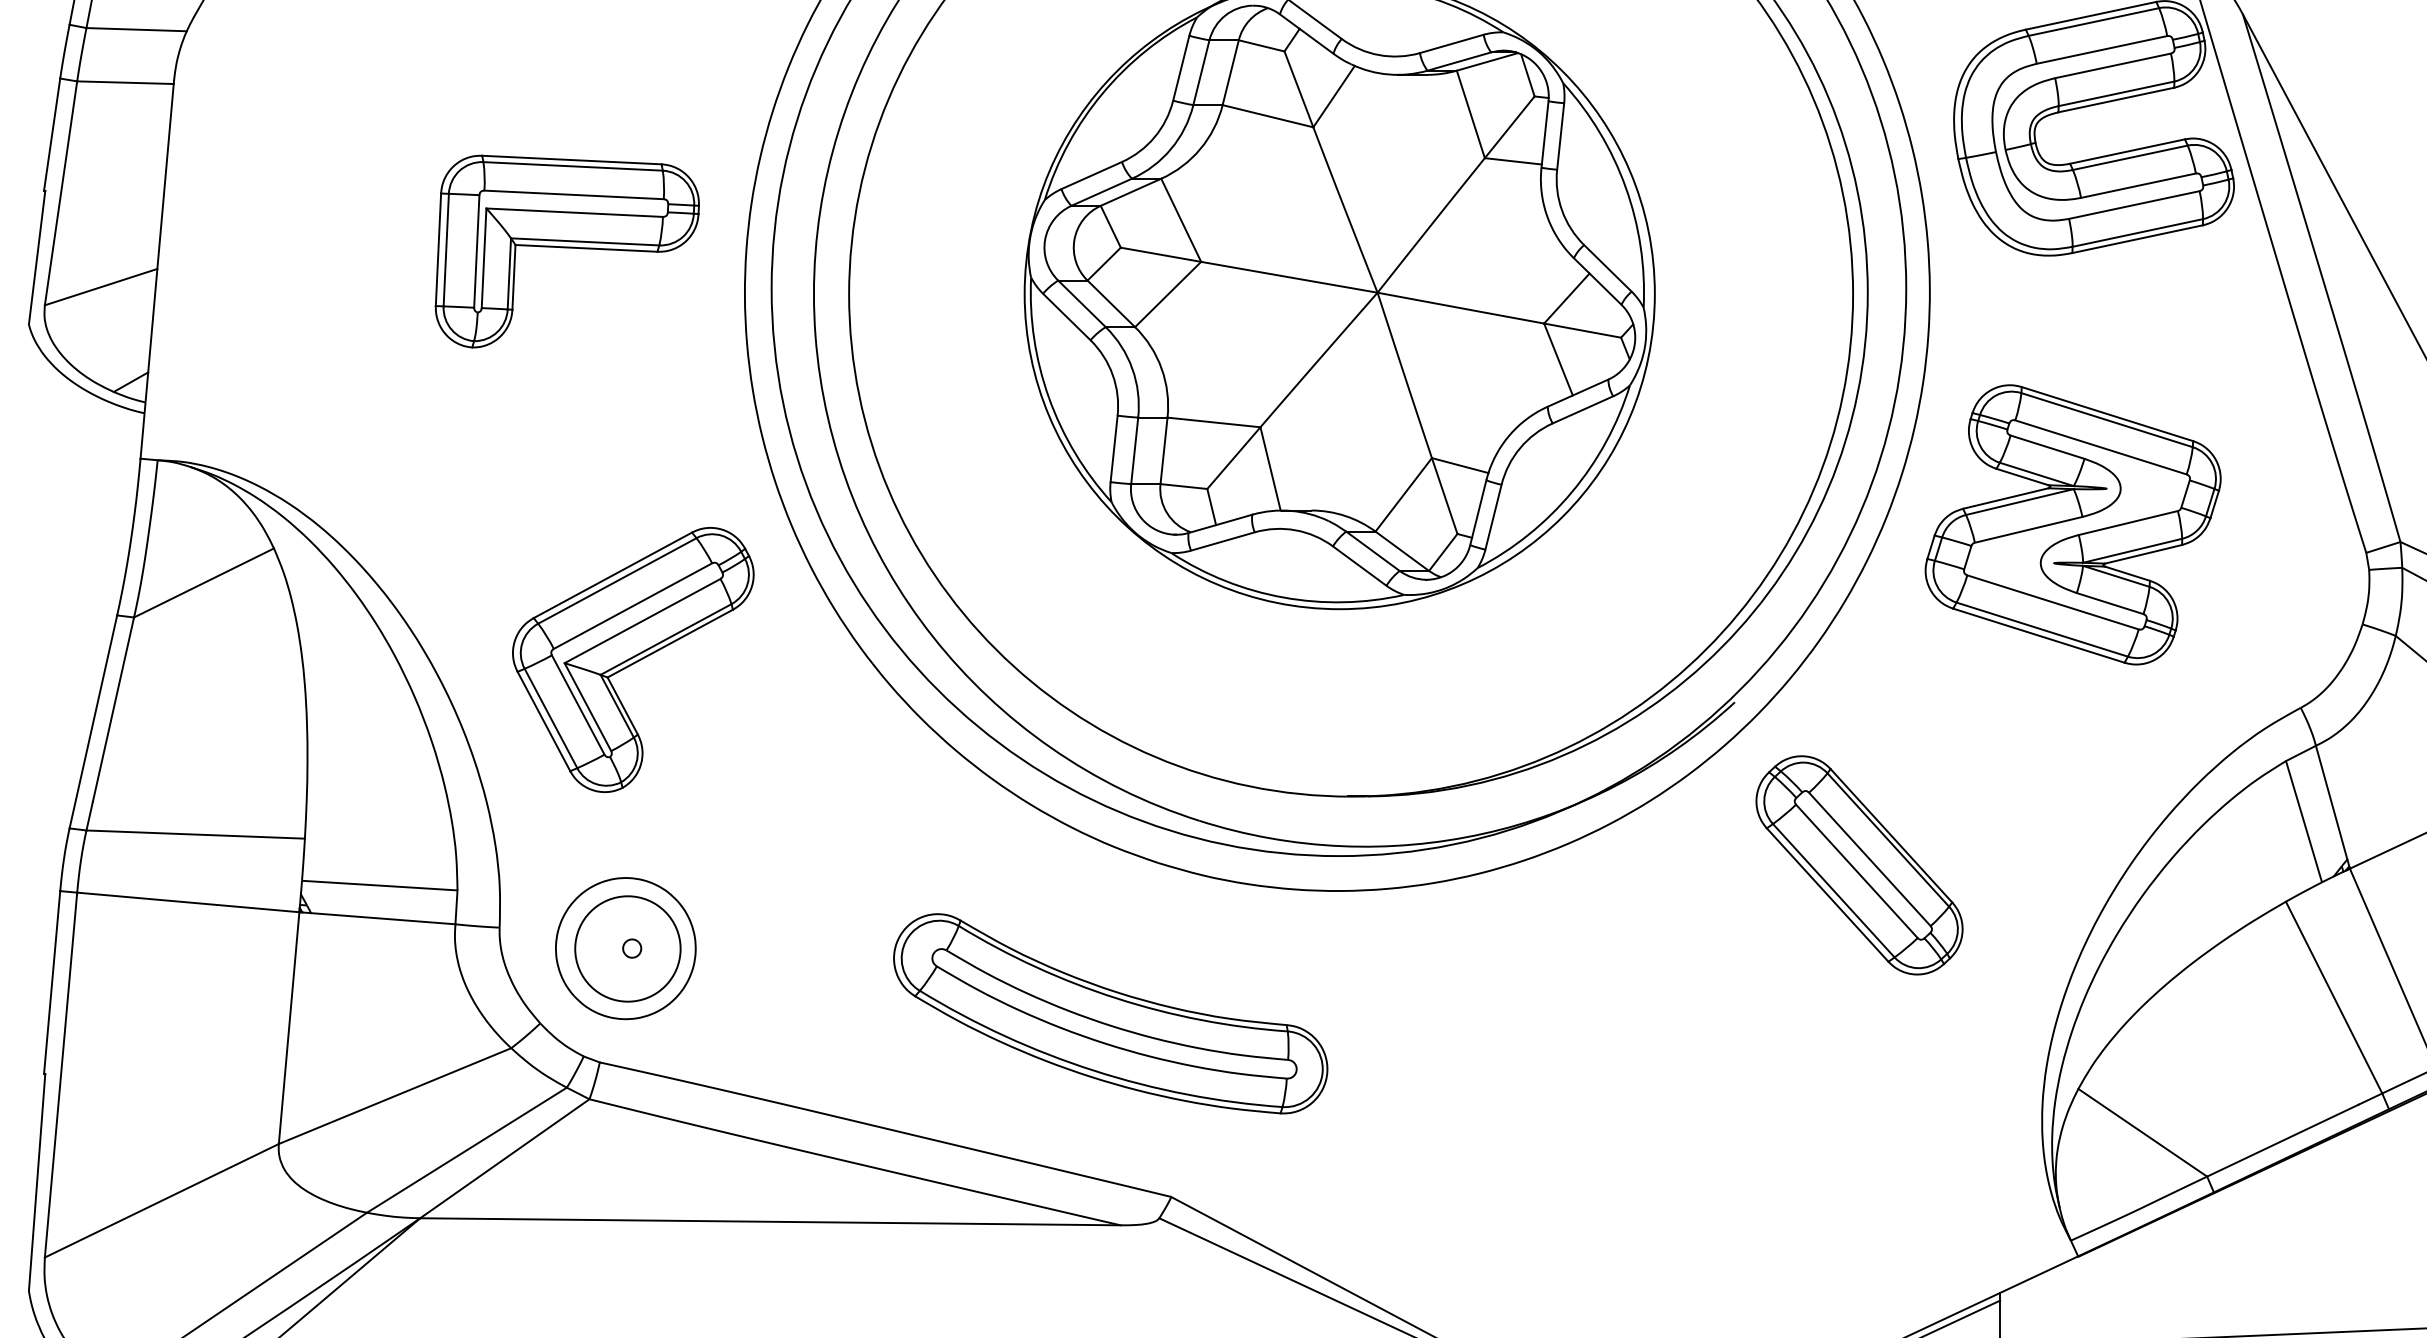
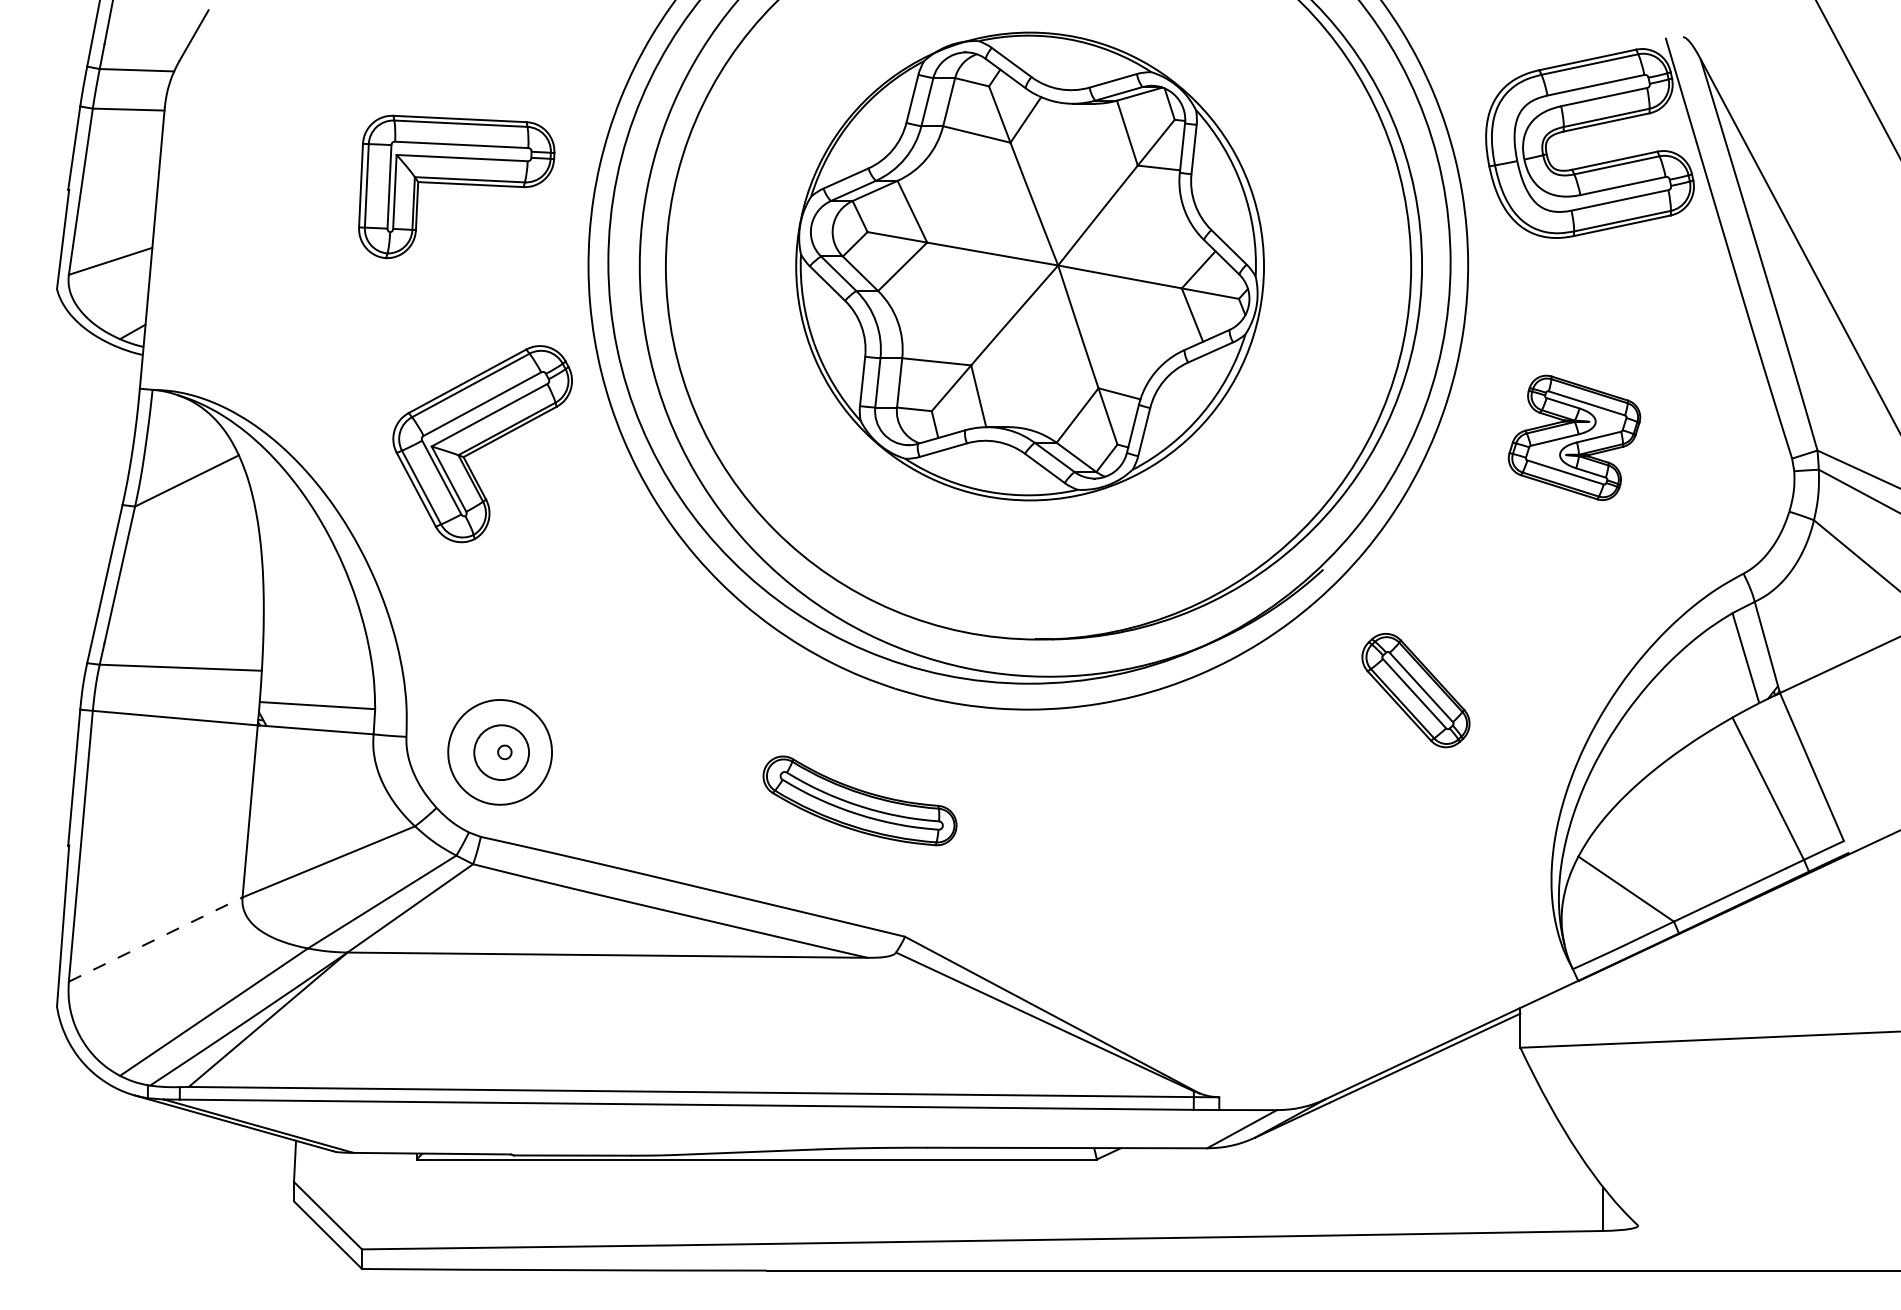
part: (567, 250) -> (456, 186), moved
part: (2073, 524) -> (1574, 437), size x0.6
part: (633, 660) -> (482, 444), moved
part: (1858, 865) -> (1415, 690), size x0.7
circle: (627, 948) -> (501, 752), size x0.7
part: (1109, 1013) -> (859, 800), size x0.6
line: (161, 1200) -> (155, 939), solid -> dashed

